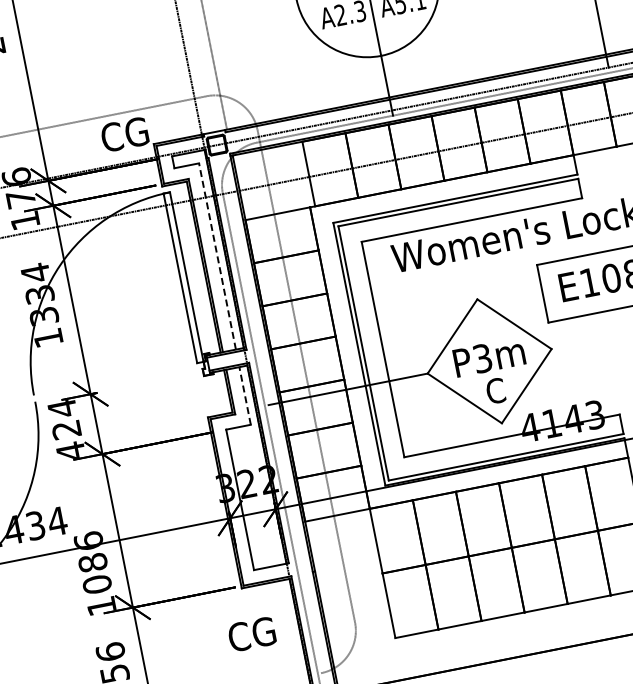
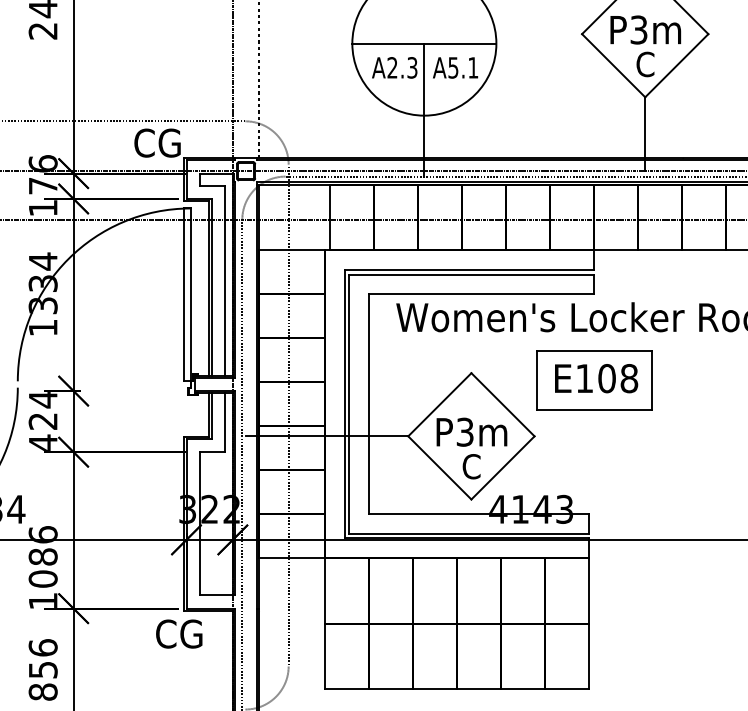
line: (217, 256) -> (224, 280), dashed -> solid
line: (244, 395) -> (224, 422), dashed -> solid
text: (252, 633) -> (179, 633), moved

